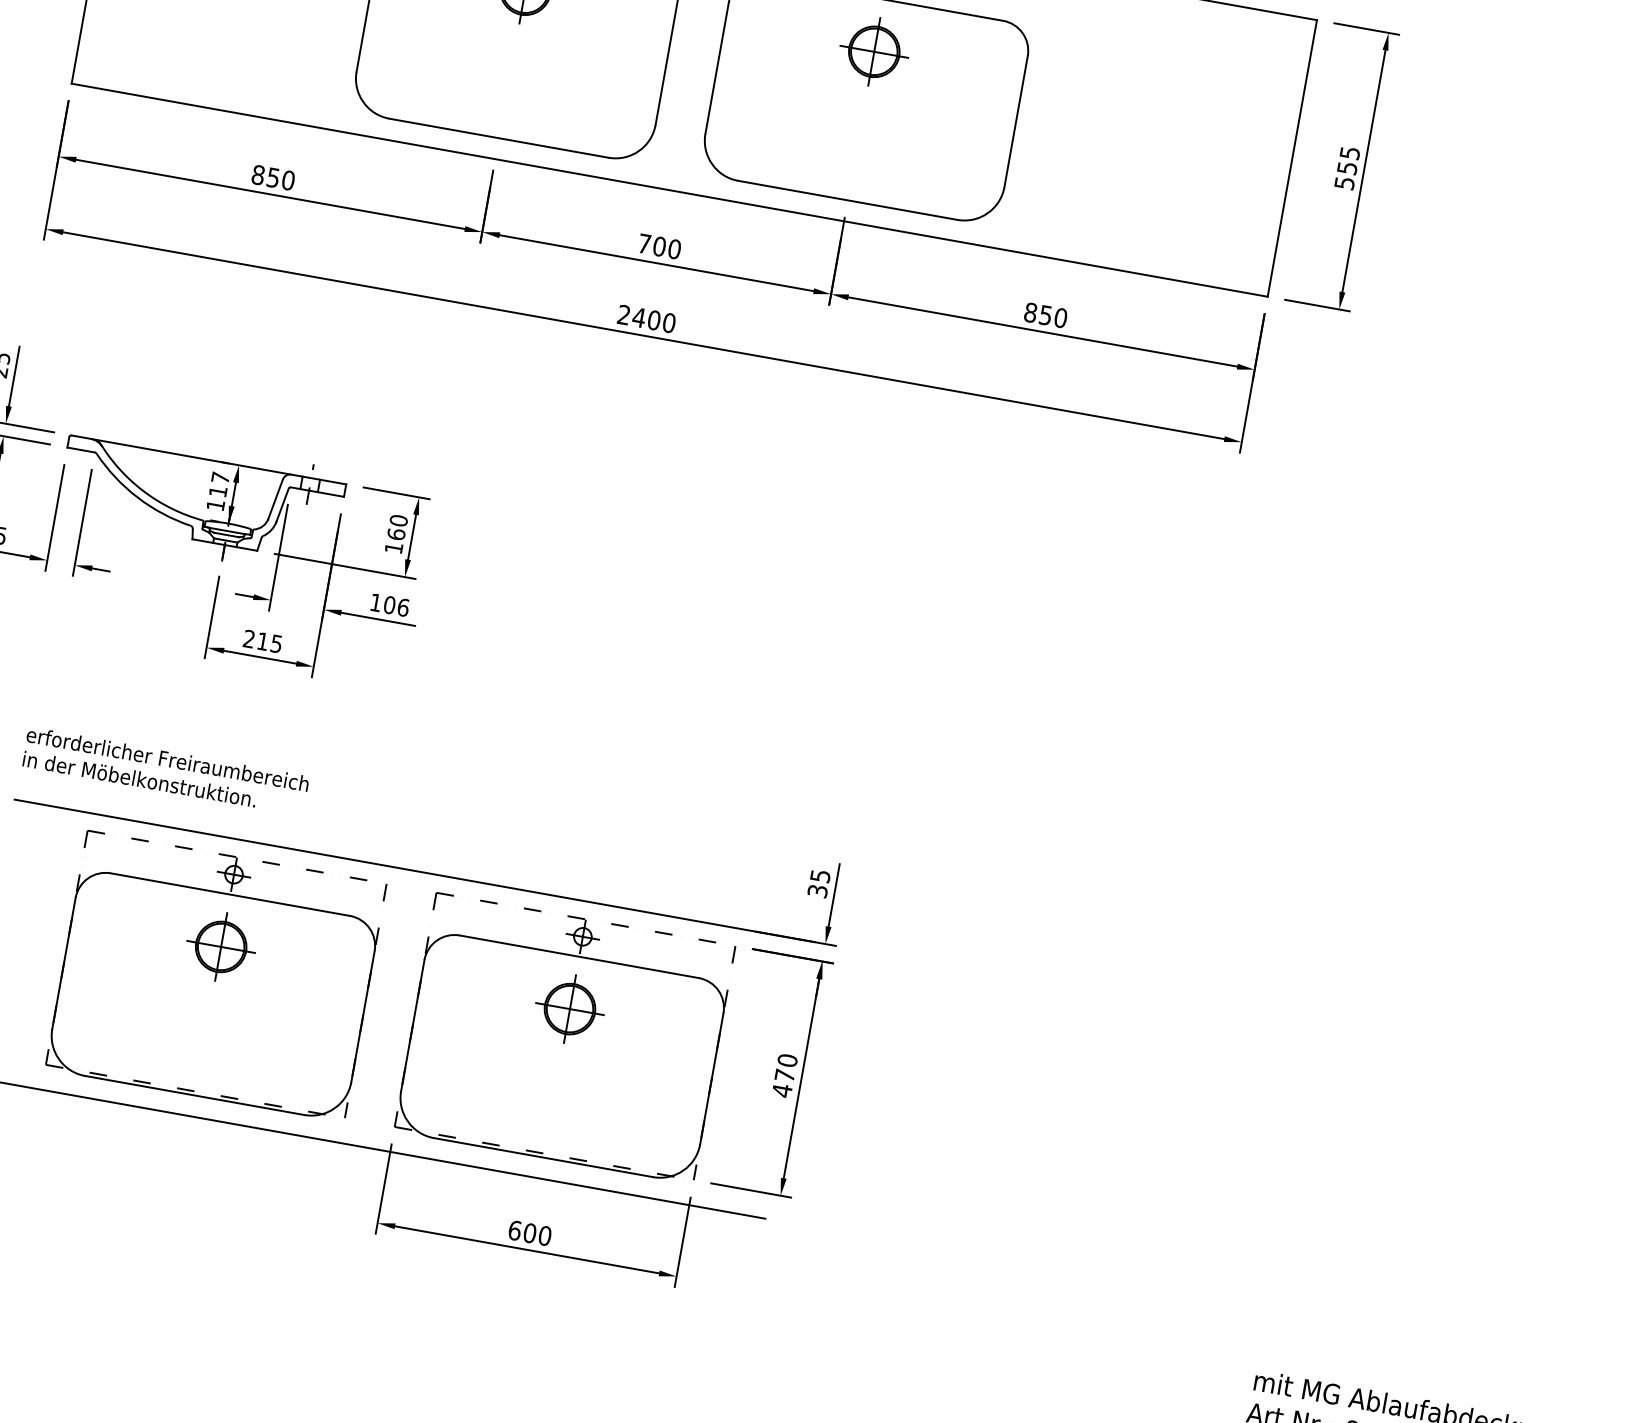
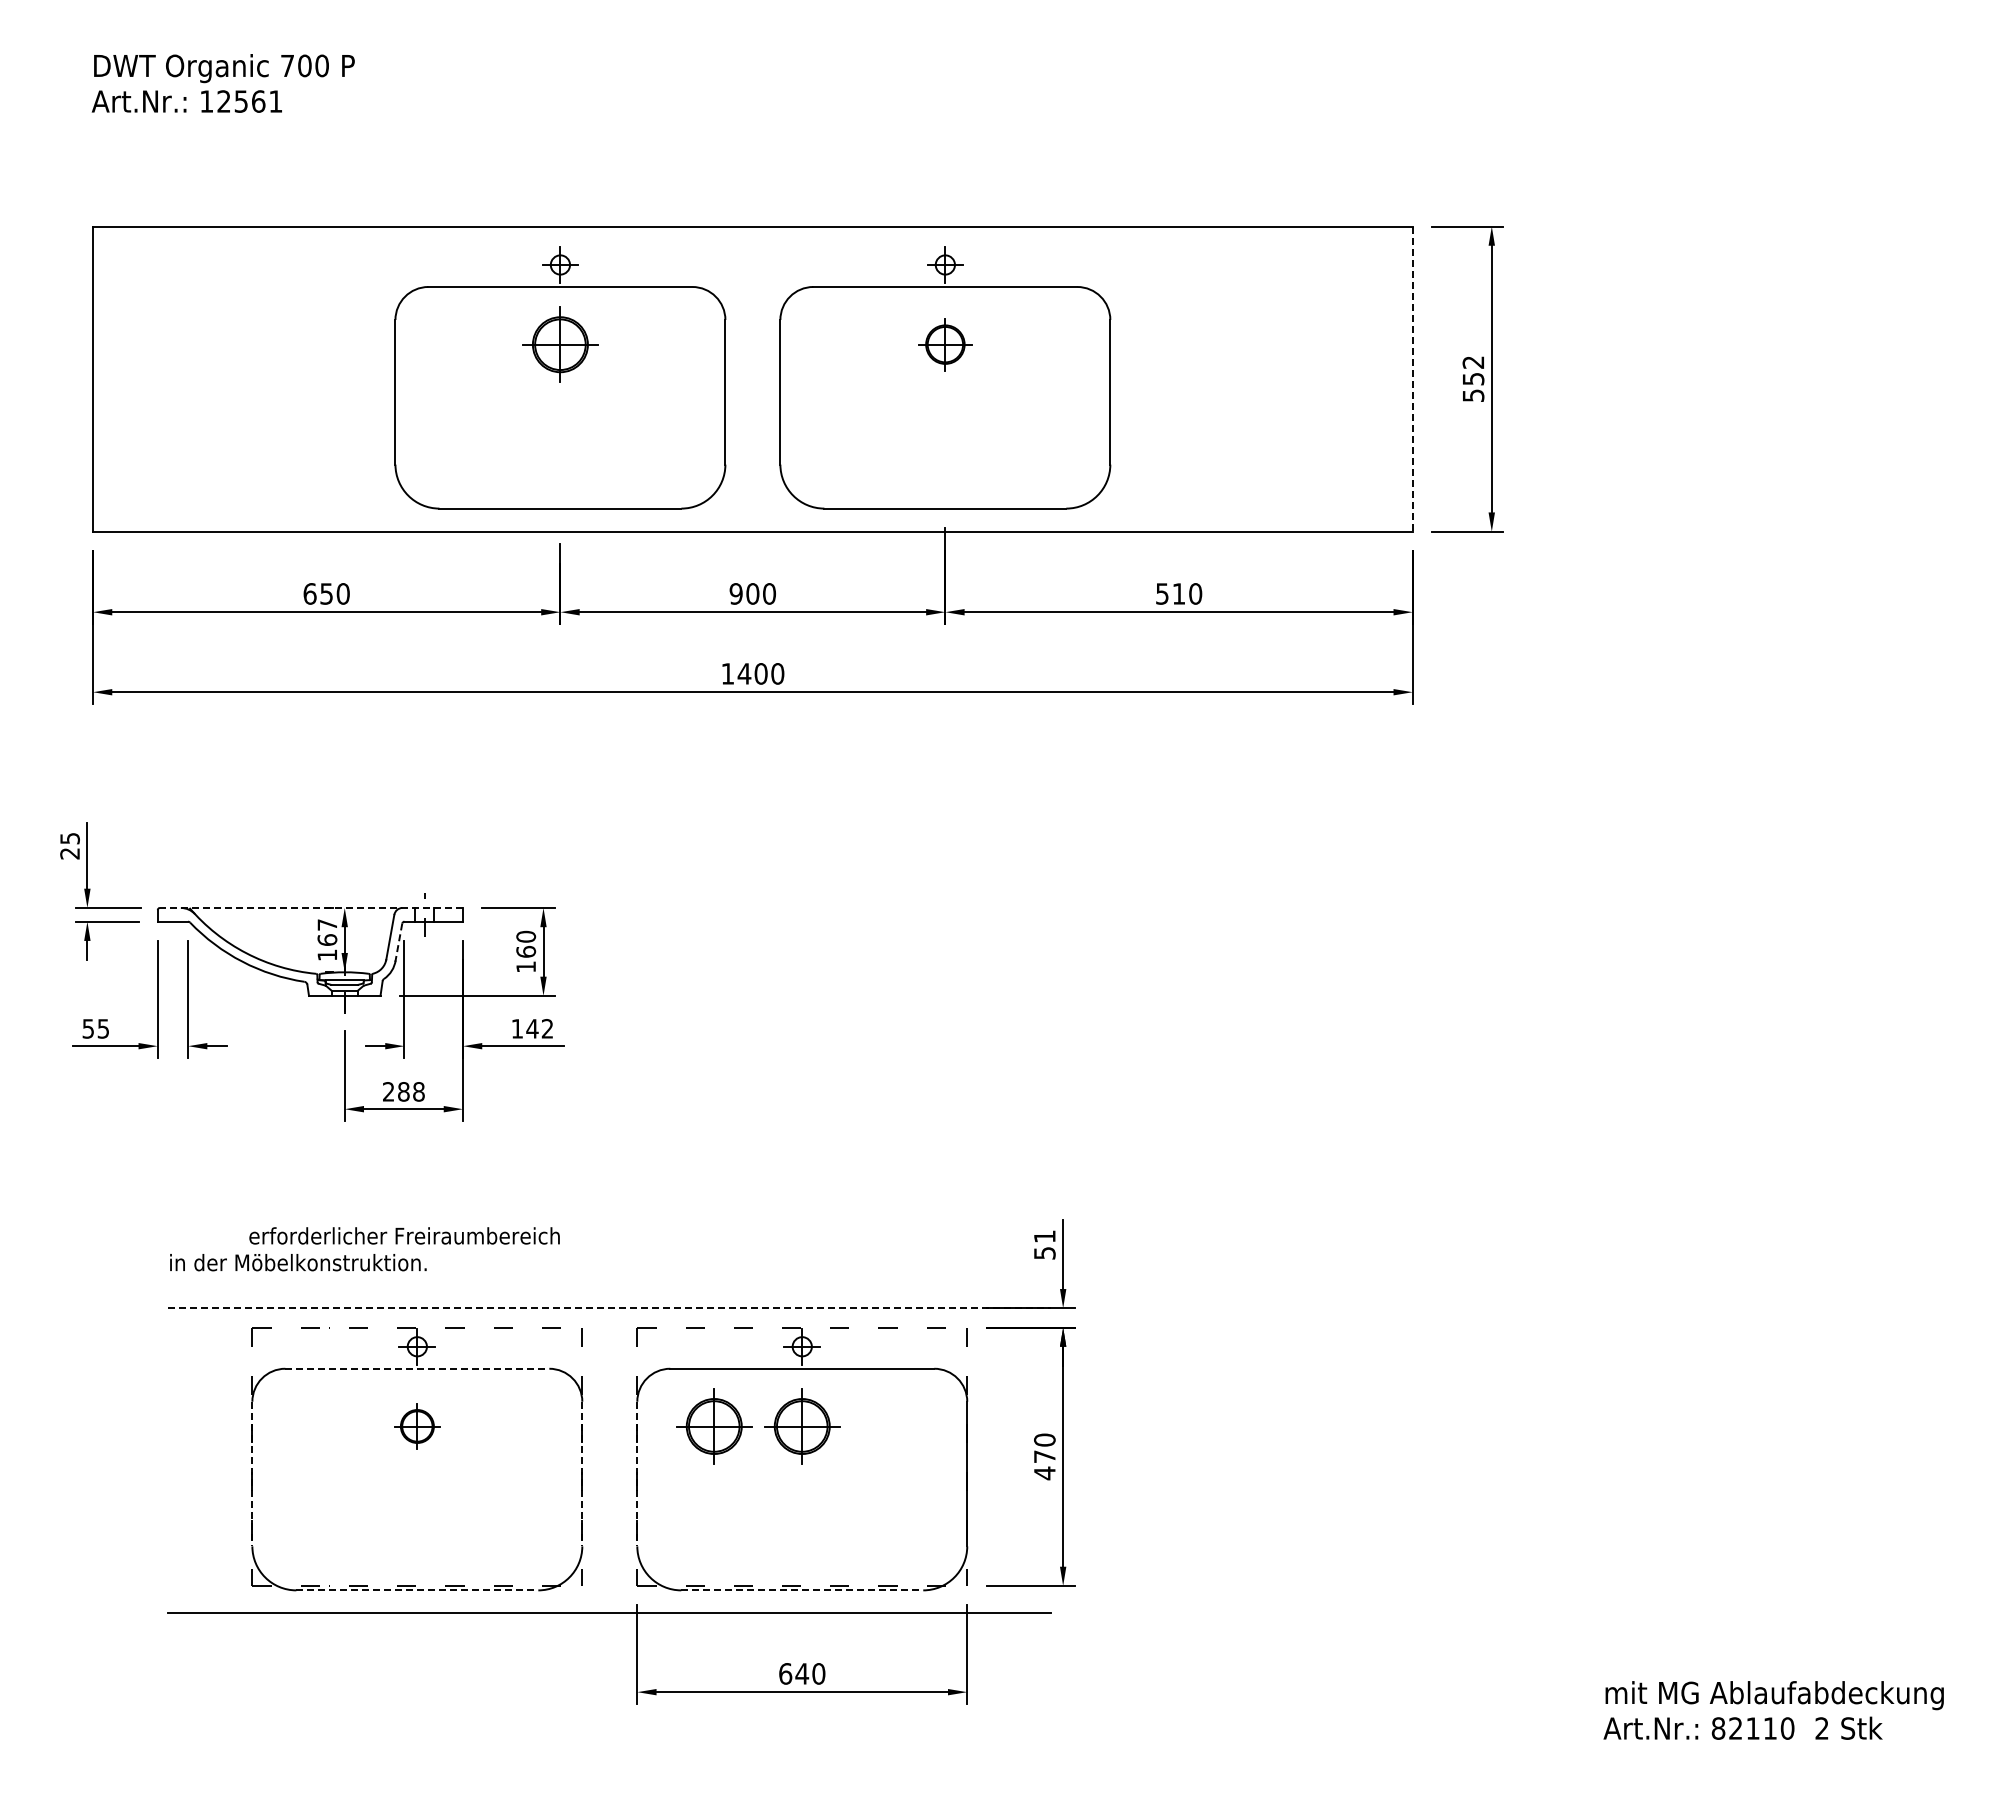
part: (874, 51) -> (945, 344), size x0.7
text: (1350, 153) -> (1473, 362), 555 -> 552
line: (1292, 158) -> (1412, 379), solid -> dashed
text: (257, 174) -> (309, 593), 850 -> 650
text: (643, 243) -> (735, 593), 700 -> 900
text: (1038, 313) -> (1170, 593), 850 -> 510
text: (623, 314) -> (727, 673), 2400 -> 1400
line: (208, 459) -> (310, 907), solid -> dashed
text: (218, 491) -> (327, 939), 117 -> 167
line: (282, 505) -> (398, 942), solid -> dashed
text: (396, 605) -> (539, 1028), 106 -> 142
text: (269, 642) -> (411, 1091), 215 -> 288
text: (167, 758) -> (404, 1235), moved
line: (415, 871) -> (610, 1308), solid -> dashed
text: (818, 883) -> (1044, 1244), 35 -> 51
line: (230, 894) -> (417, 1368), solid -> dashed
part: (221, 946) -> (417, 1426), size x0.6
line: (64, 963) -> (252, 1474), solid -> dashed
part: (490, 994) -> (714, 1426), added
line: (363, 1017) -> (582, 1474), solid -> dashed
line: (412, 1025) -> (637, 1474), solid -> dashed
line: (194, 1095) -> (417, 1590), solid -> dashed
line: (543, 1157) -> (802, 1590), solid -> dashed
text: (530, 1232) -> (802, 1673), 600 -> 640

